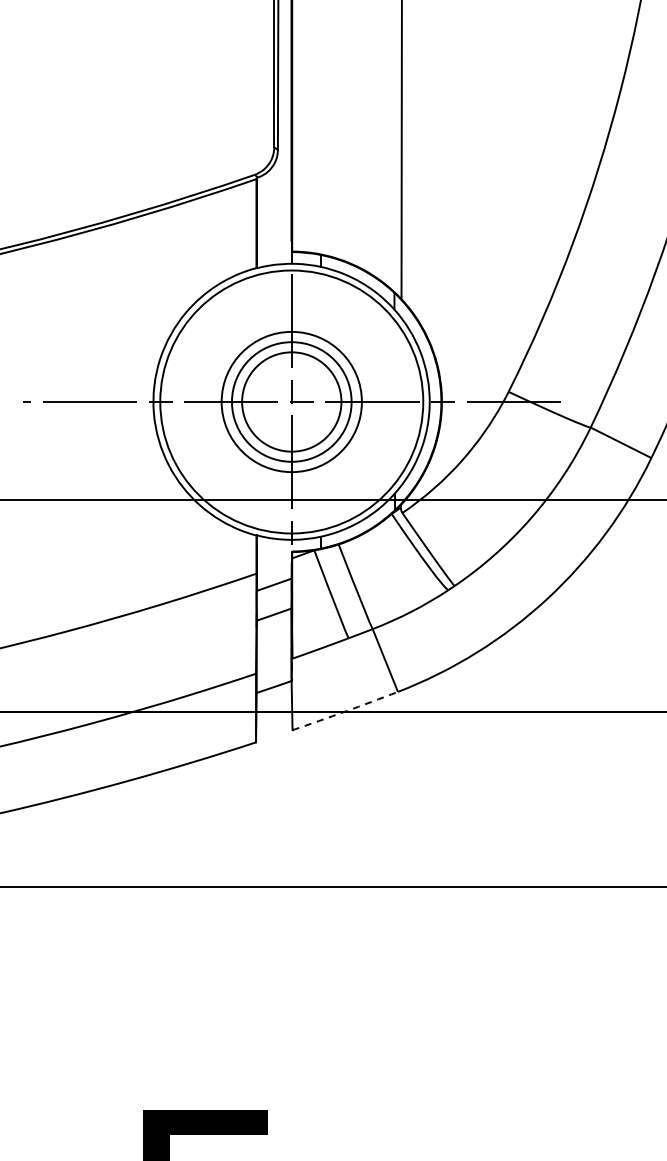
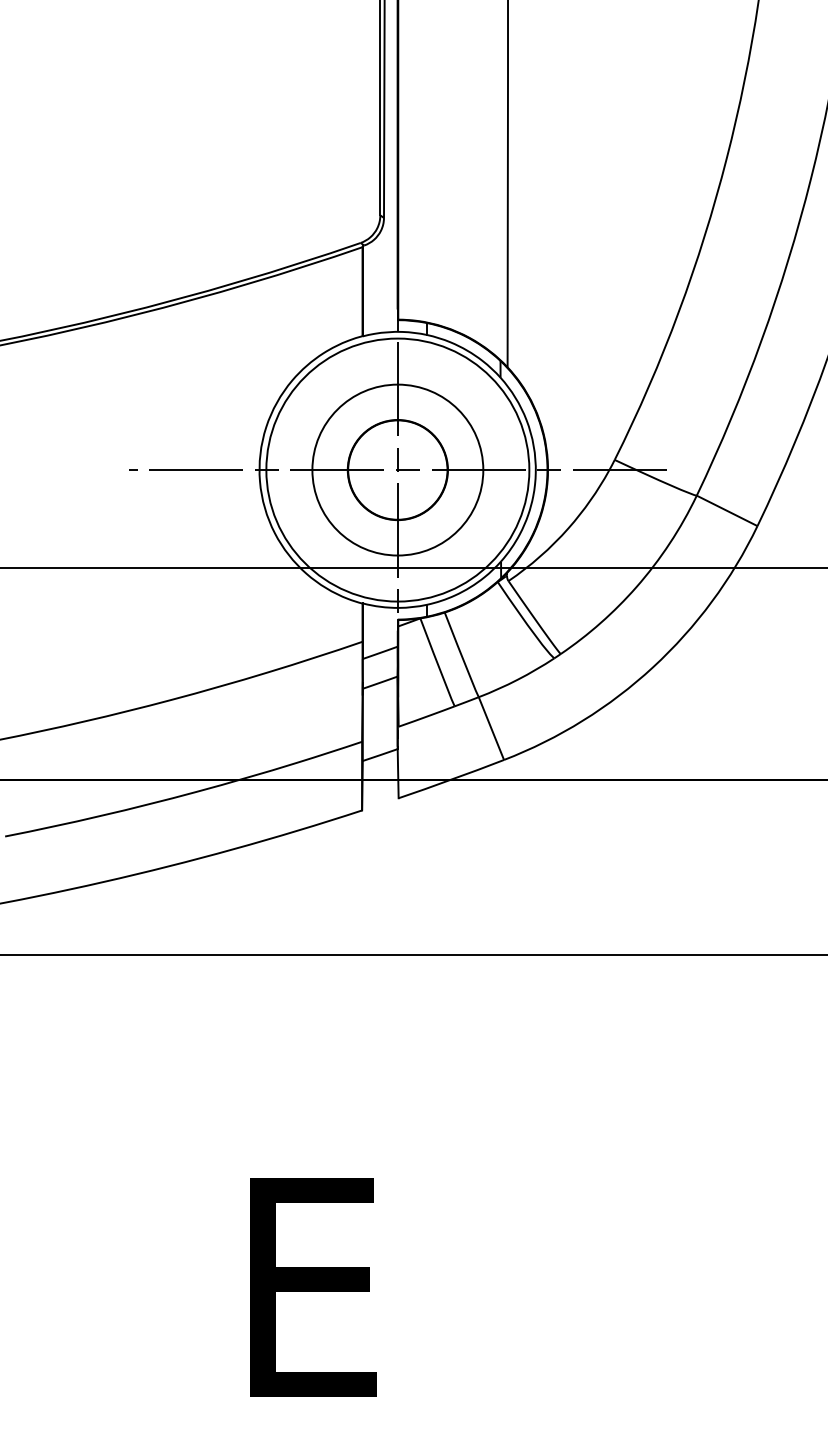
circle: (291, 401) -> (397, 469), size x1.43
circle: (291, 402) -> (397, 470), size x0.71
arc: (345, 711) -> (451, 779), dashed -> solid

